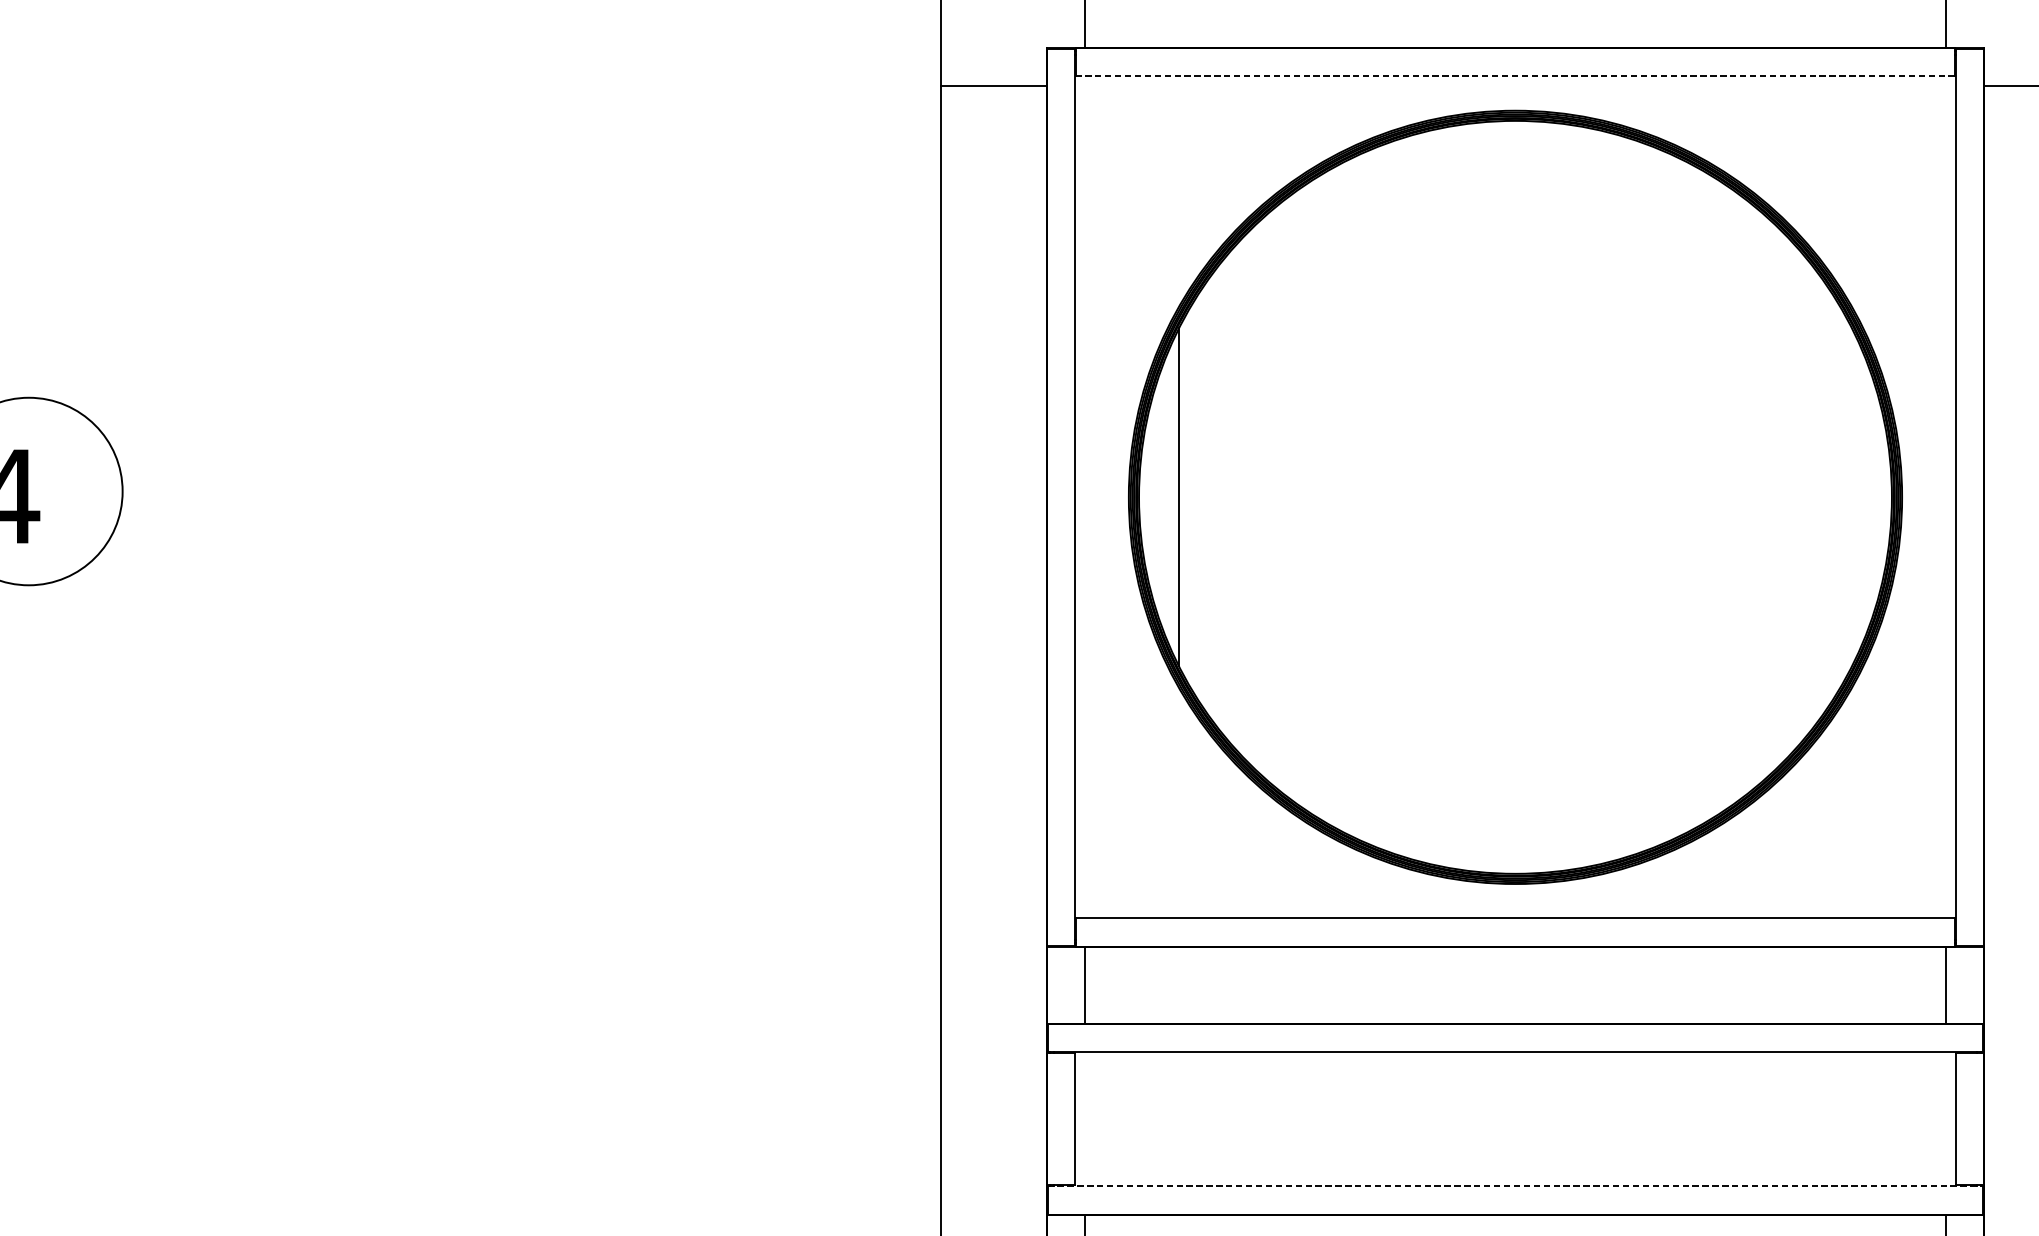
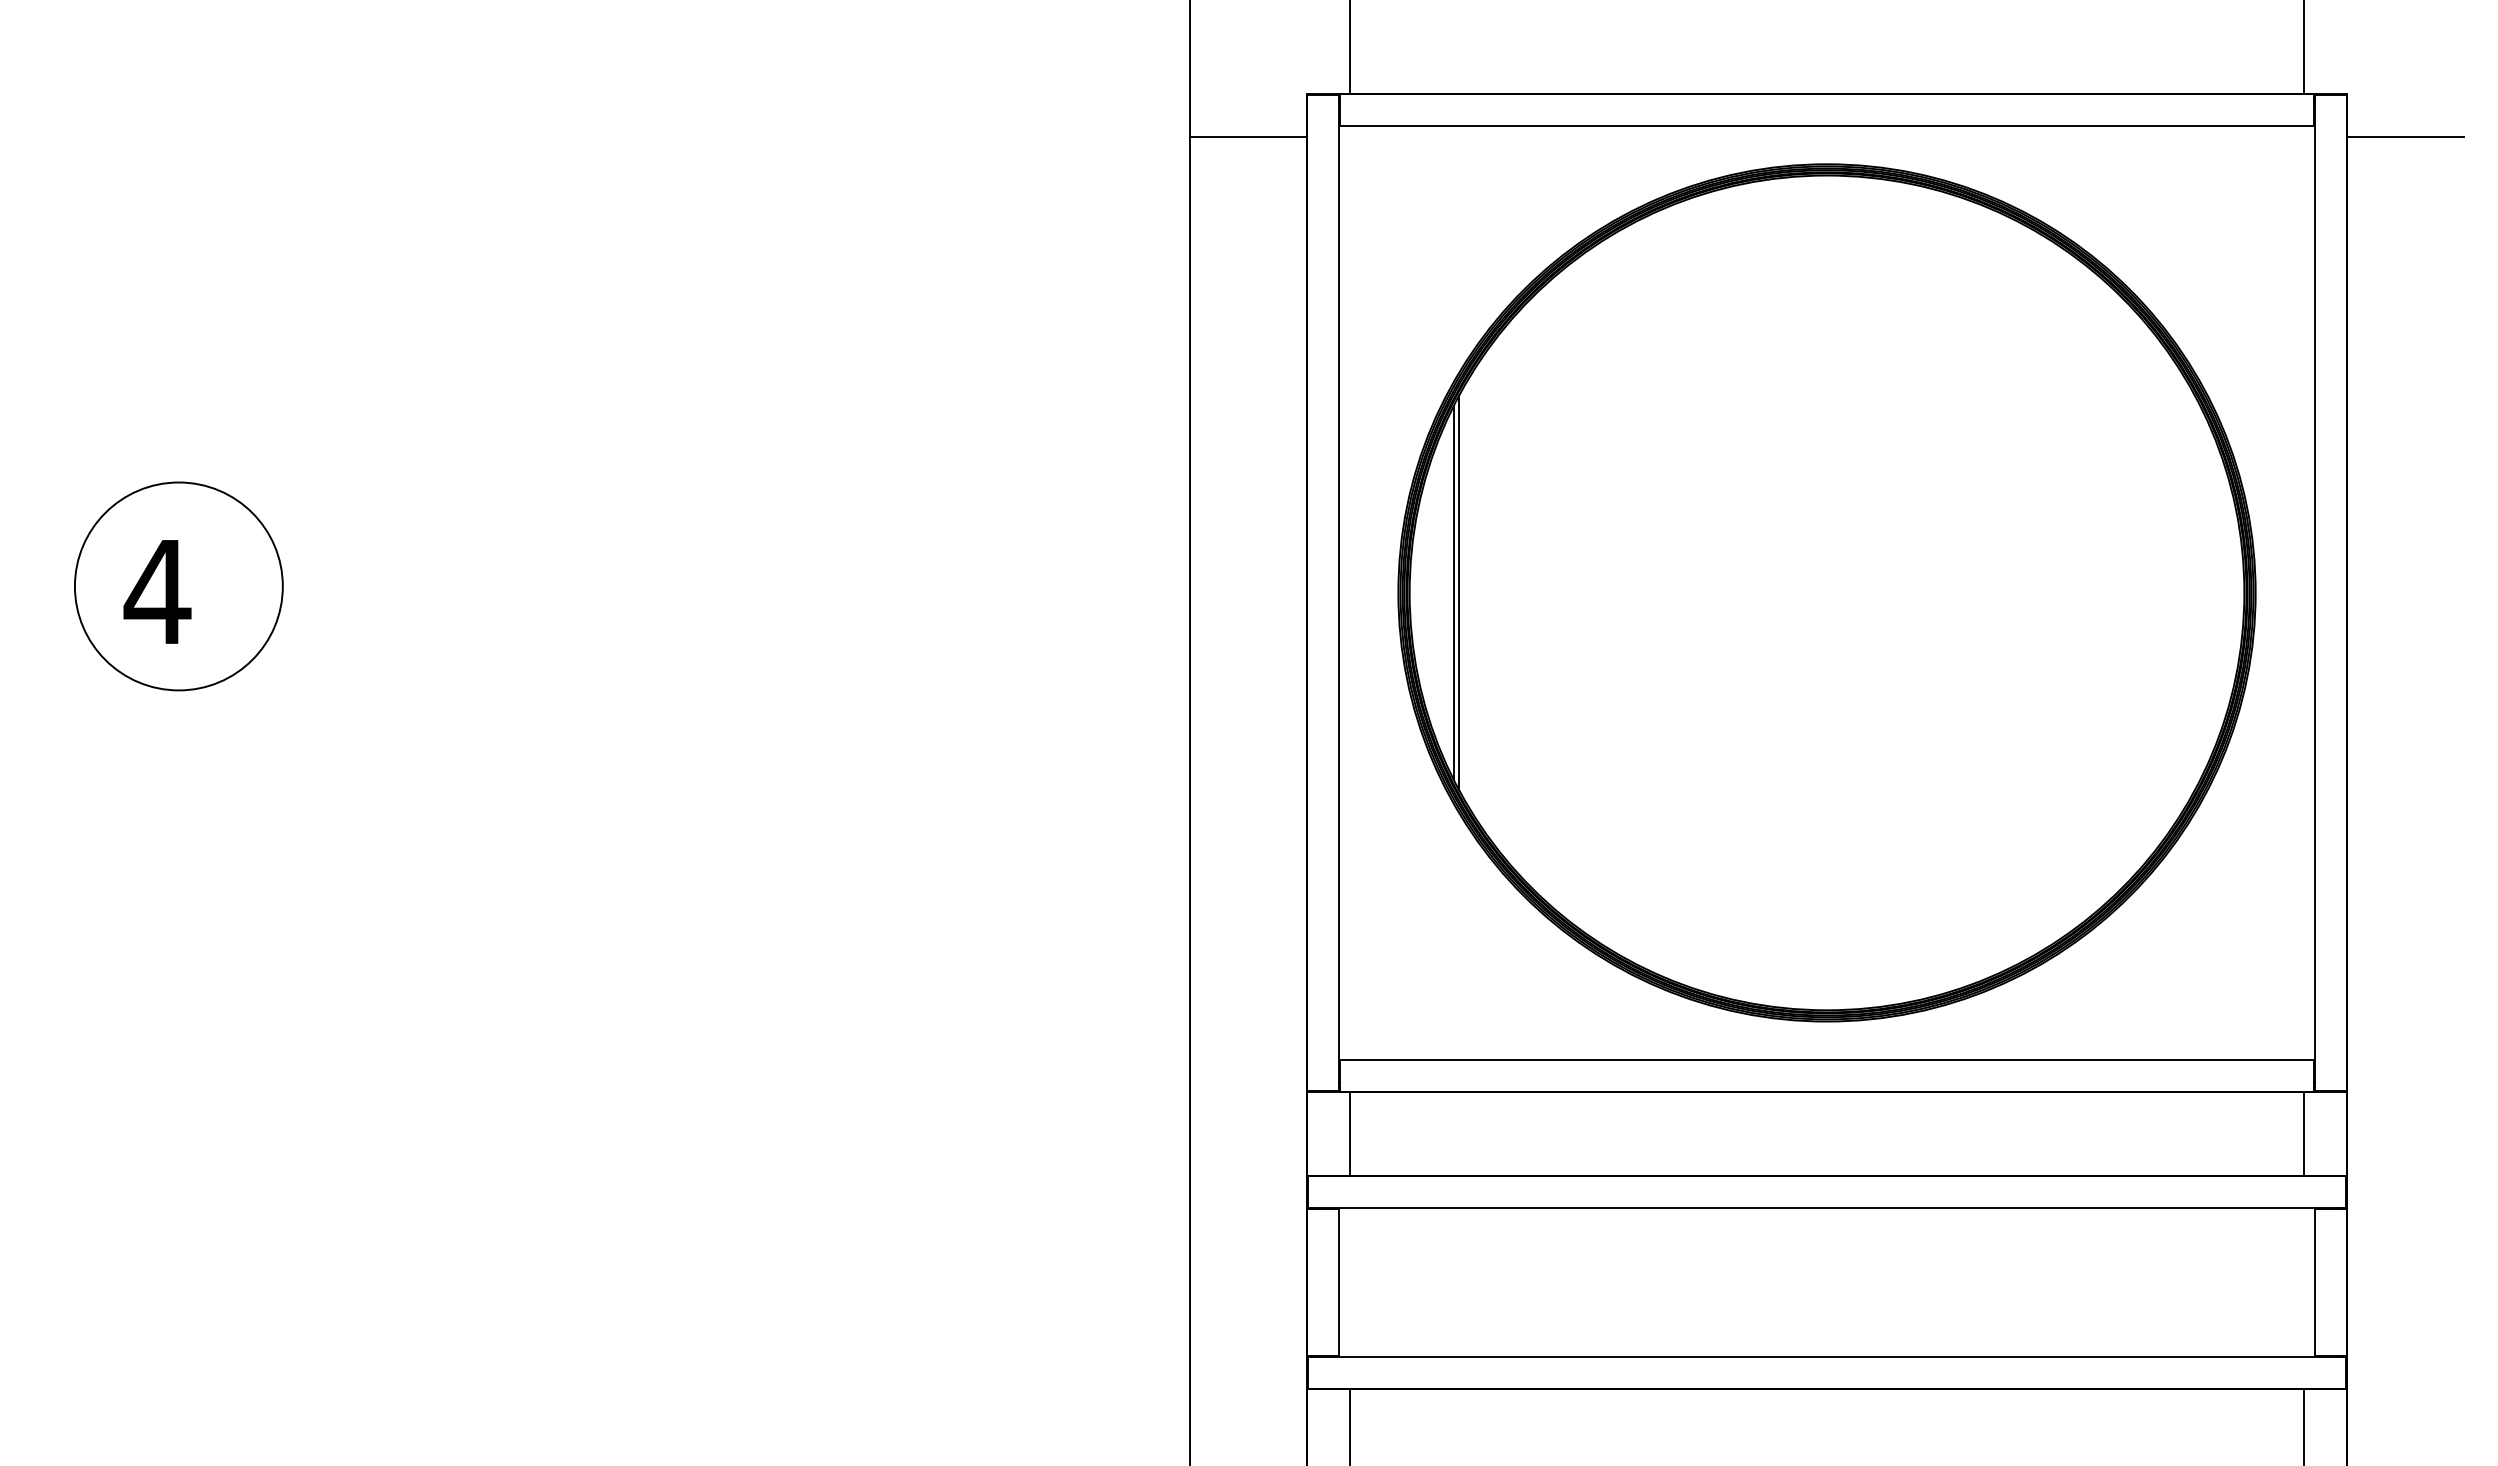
line: (1515, 76) -> (1827, 126), dashed -> solid
line: (1183, 496) -> (1458, 592), added
line: (1515, 1186) -> (1827, 1356), dashed -> solid

